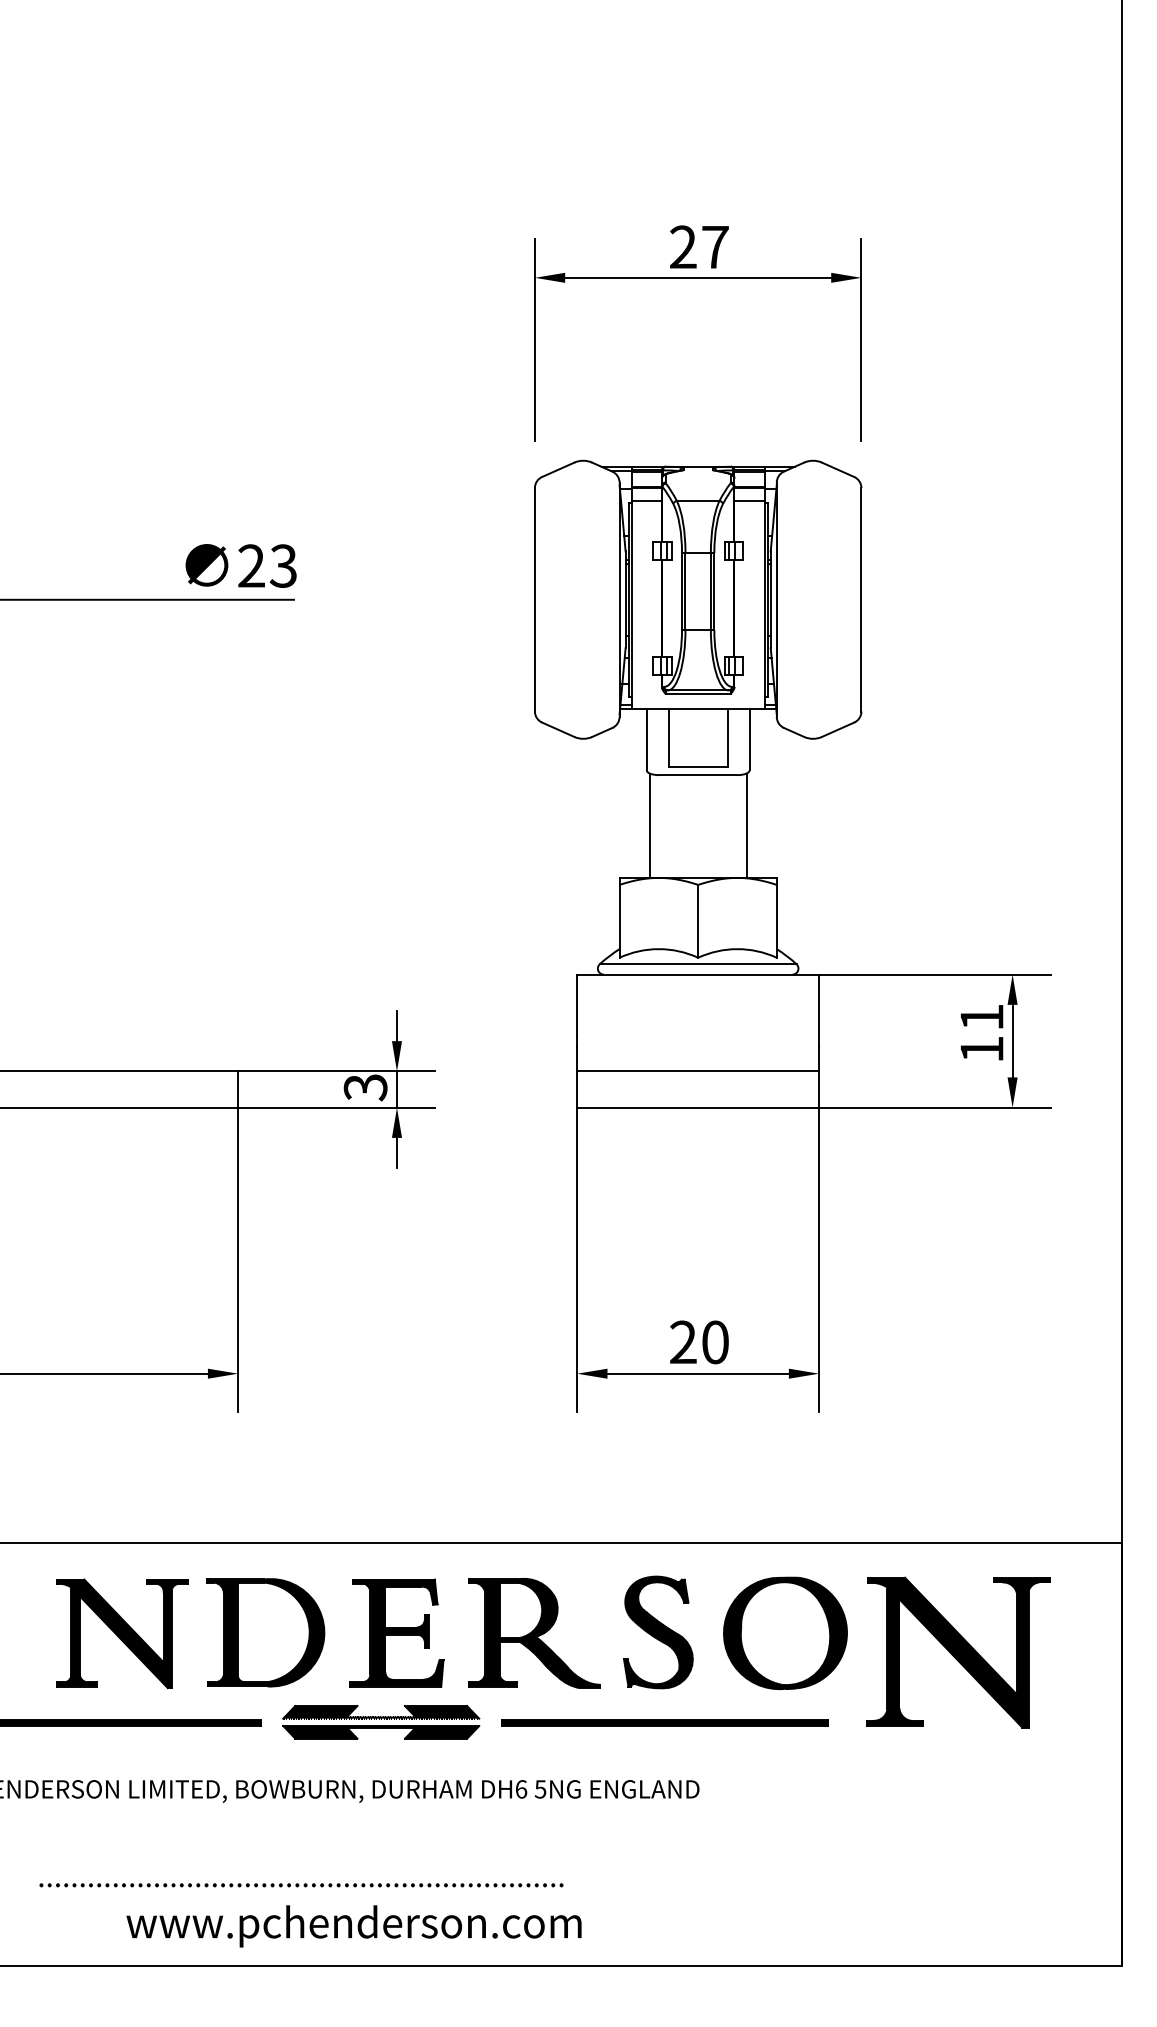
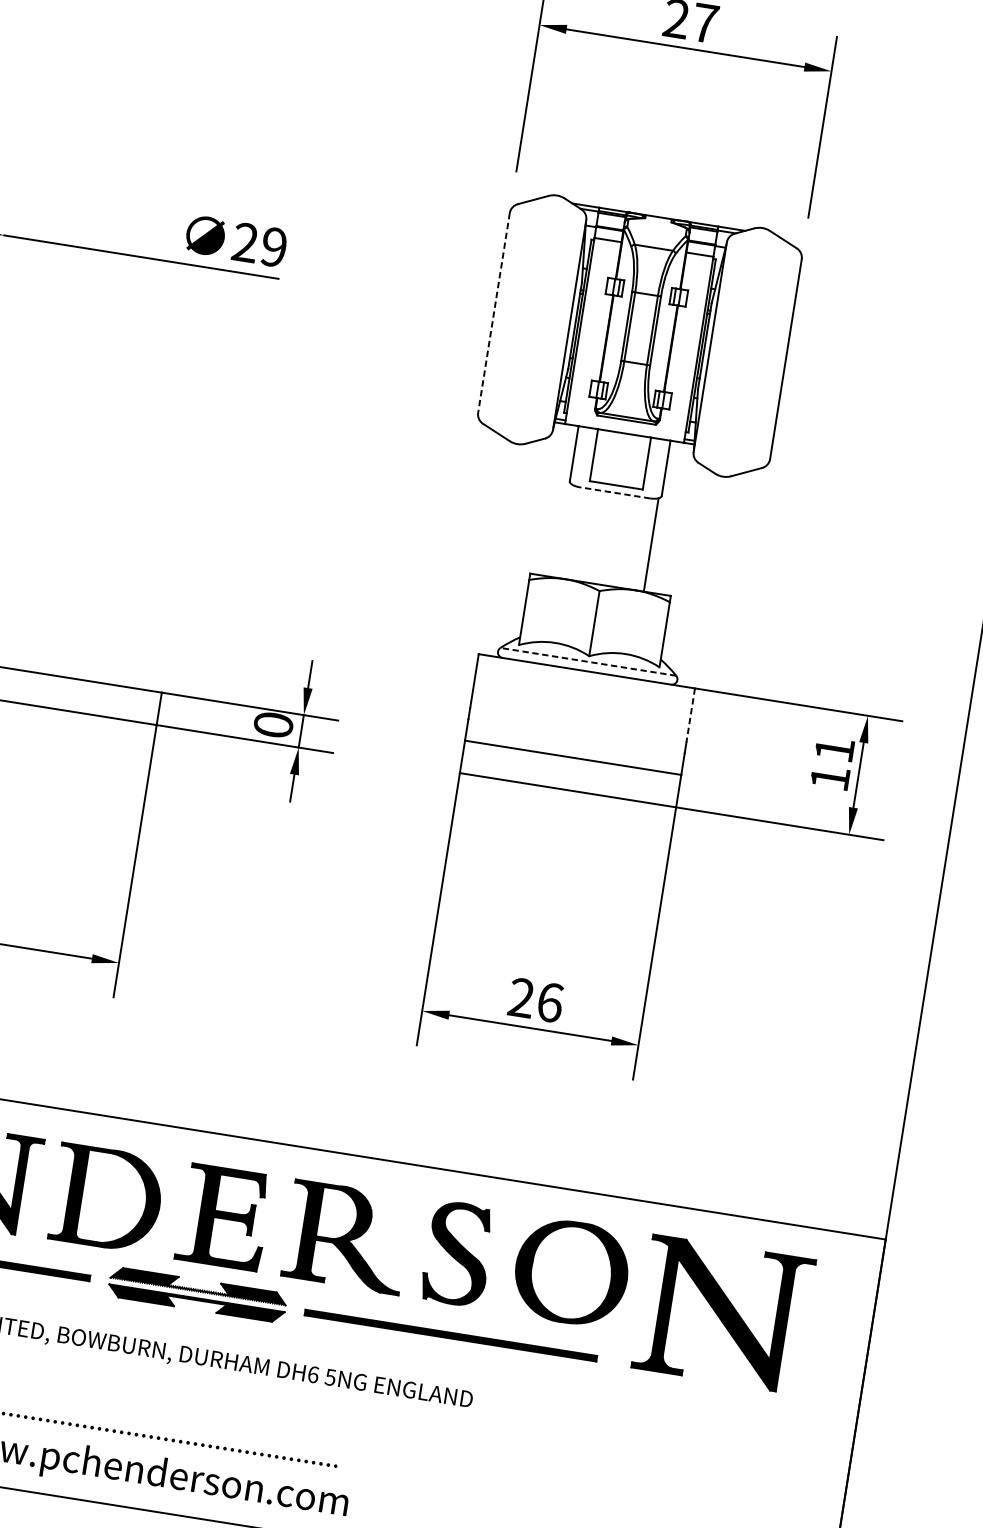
text: (282, 565) -> (273, 246), 23 -> 29
line: (534, 599) -> (493, 312), solid -> dashed
line: (697, 775) -> (614, 493), solid -> dashed
line: (649, 825) -> (564, 531), removed
line: (697, 964) -> (587, 662), solid -> dashed
line: (819, 1005) -> (690, 716), solid -> dashed
text: (365, 1087) -> (273, 725), 3 -> 0
text: (715, 1342) -> (550, 1002), 20 -> 26

